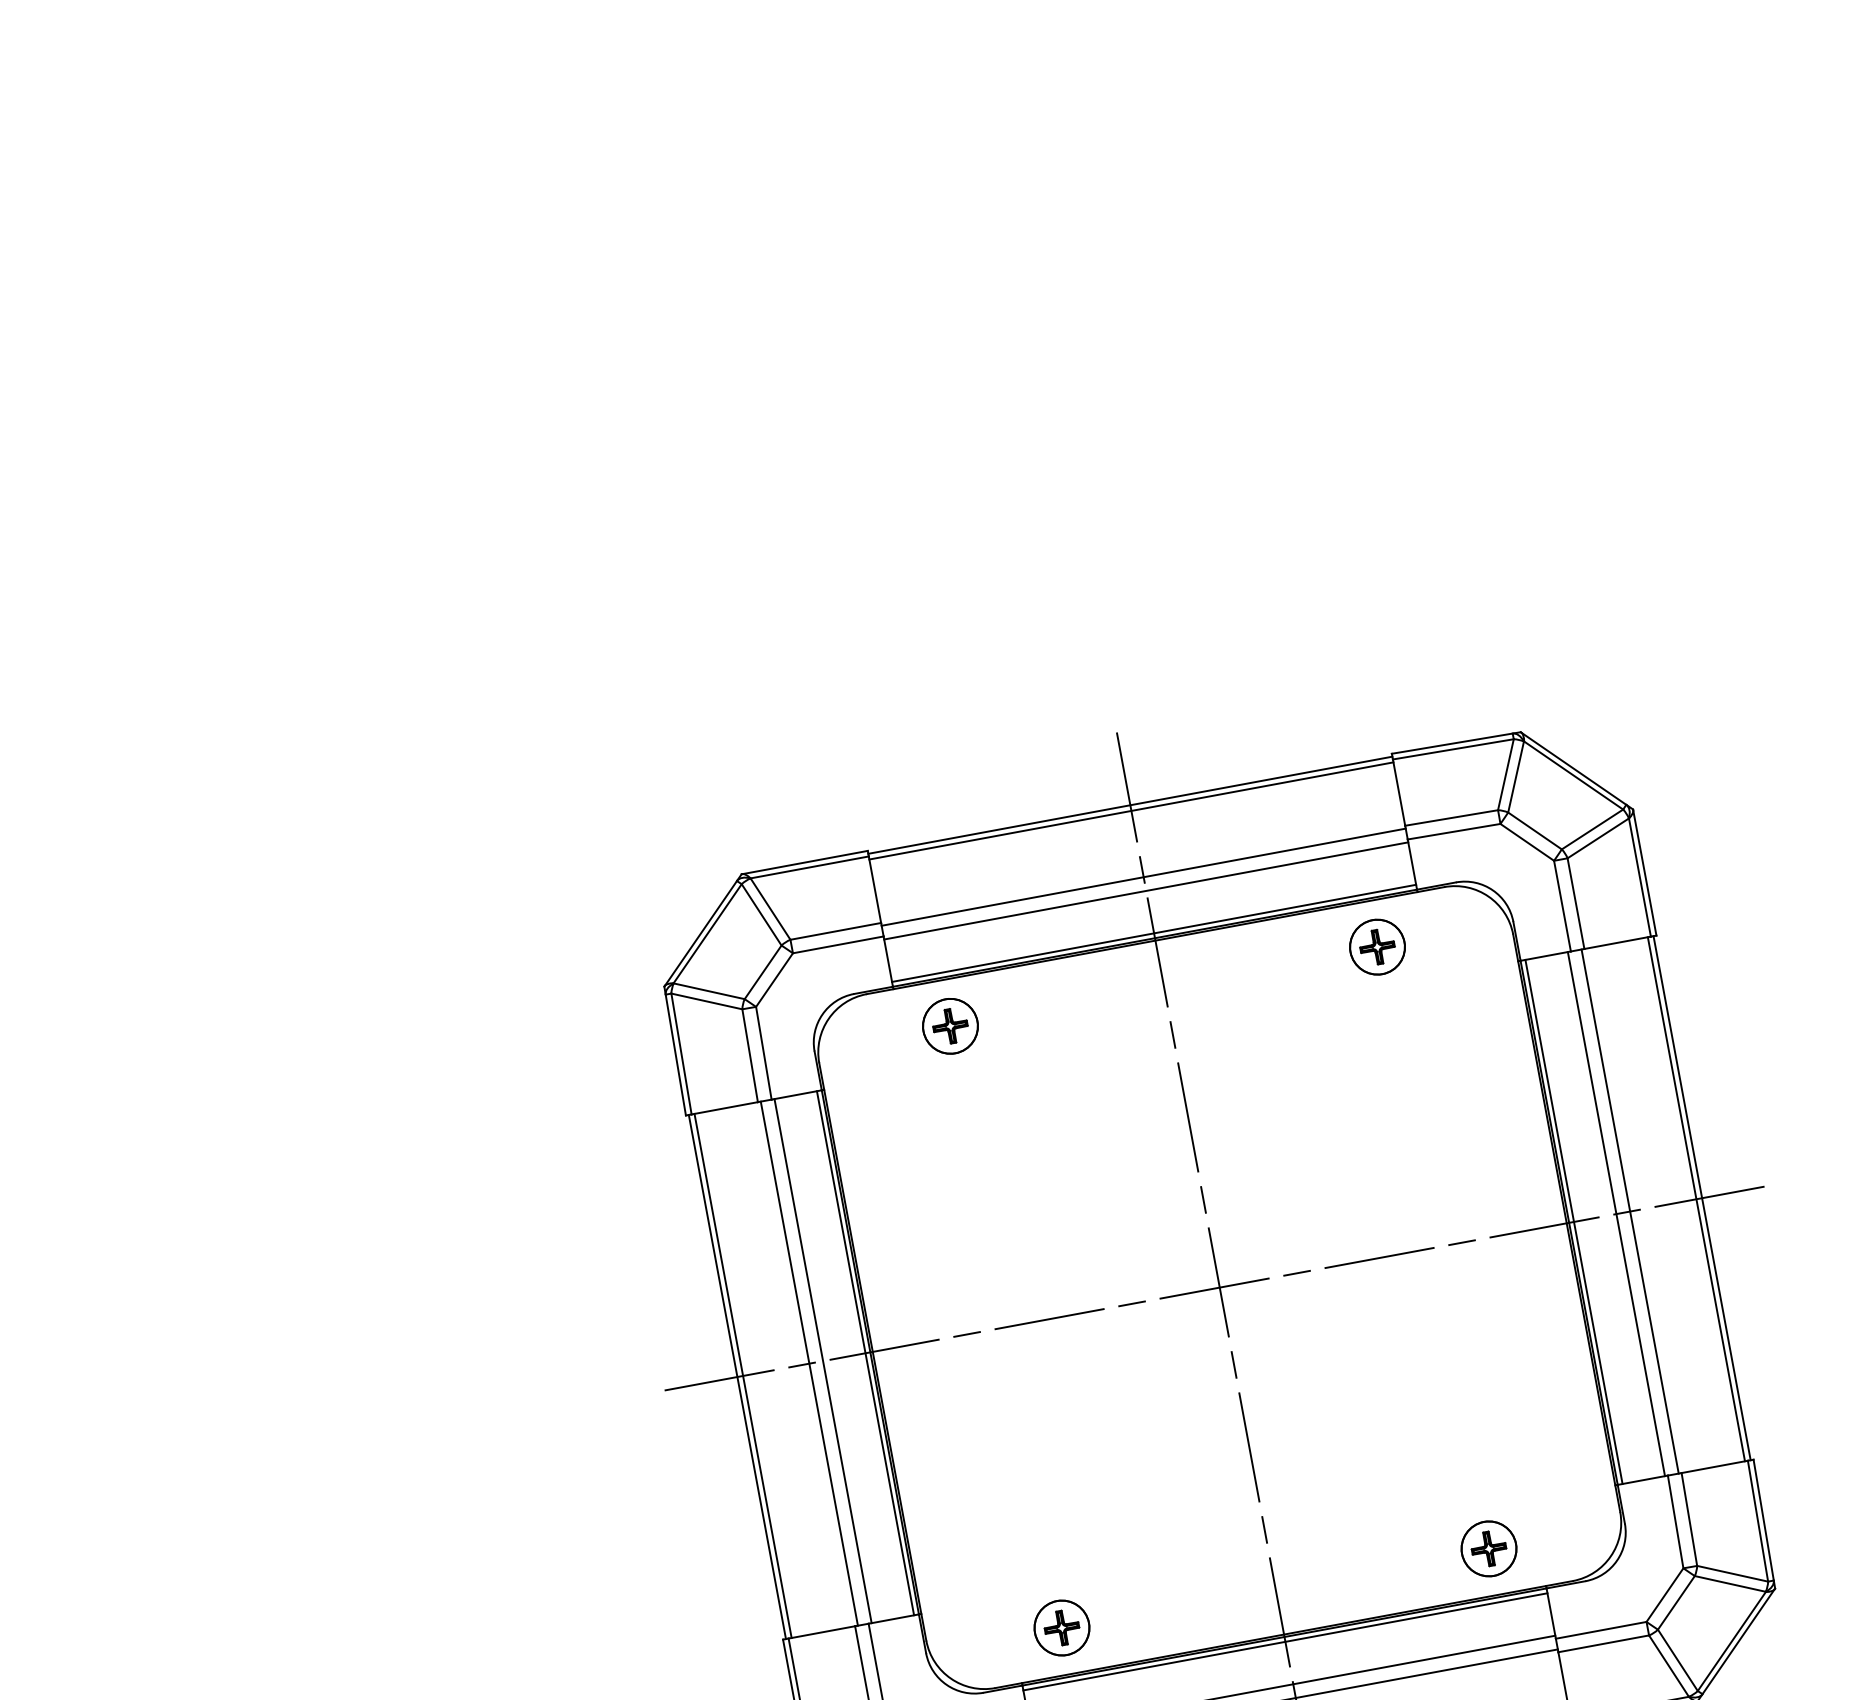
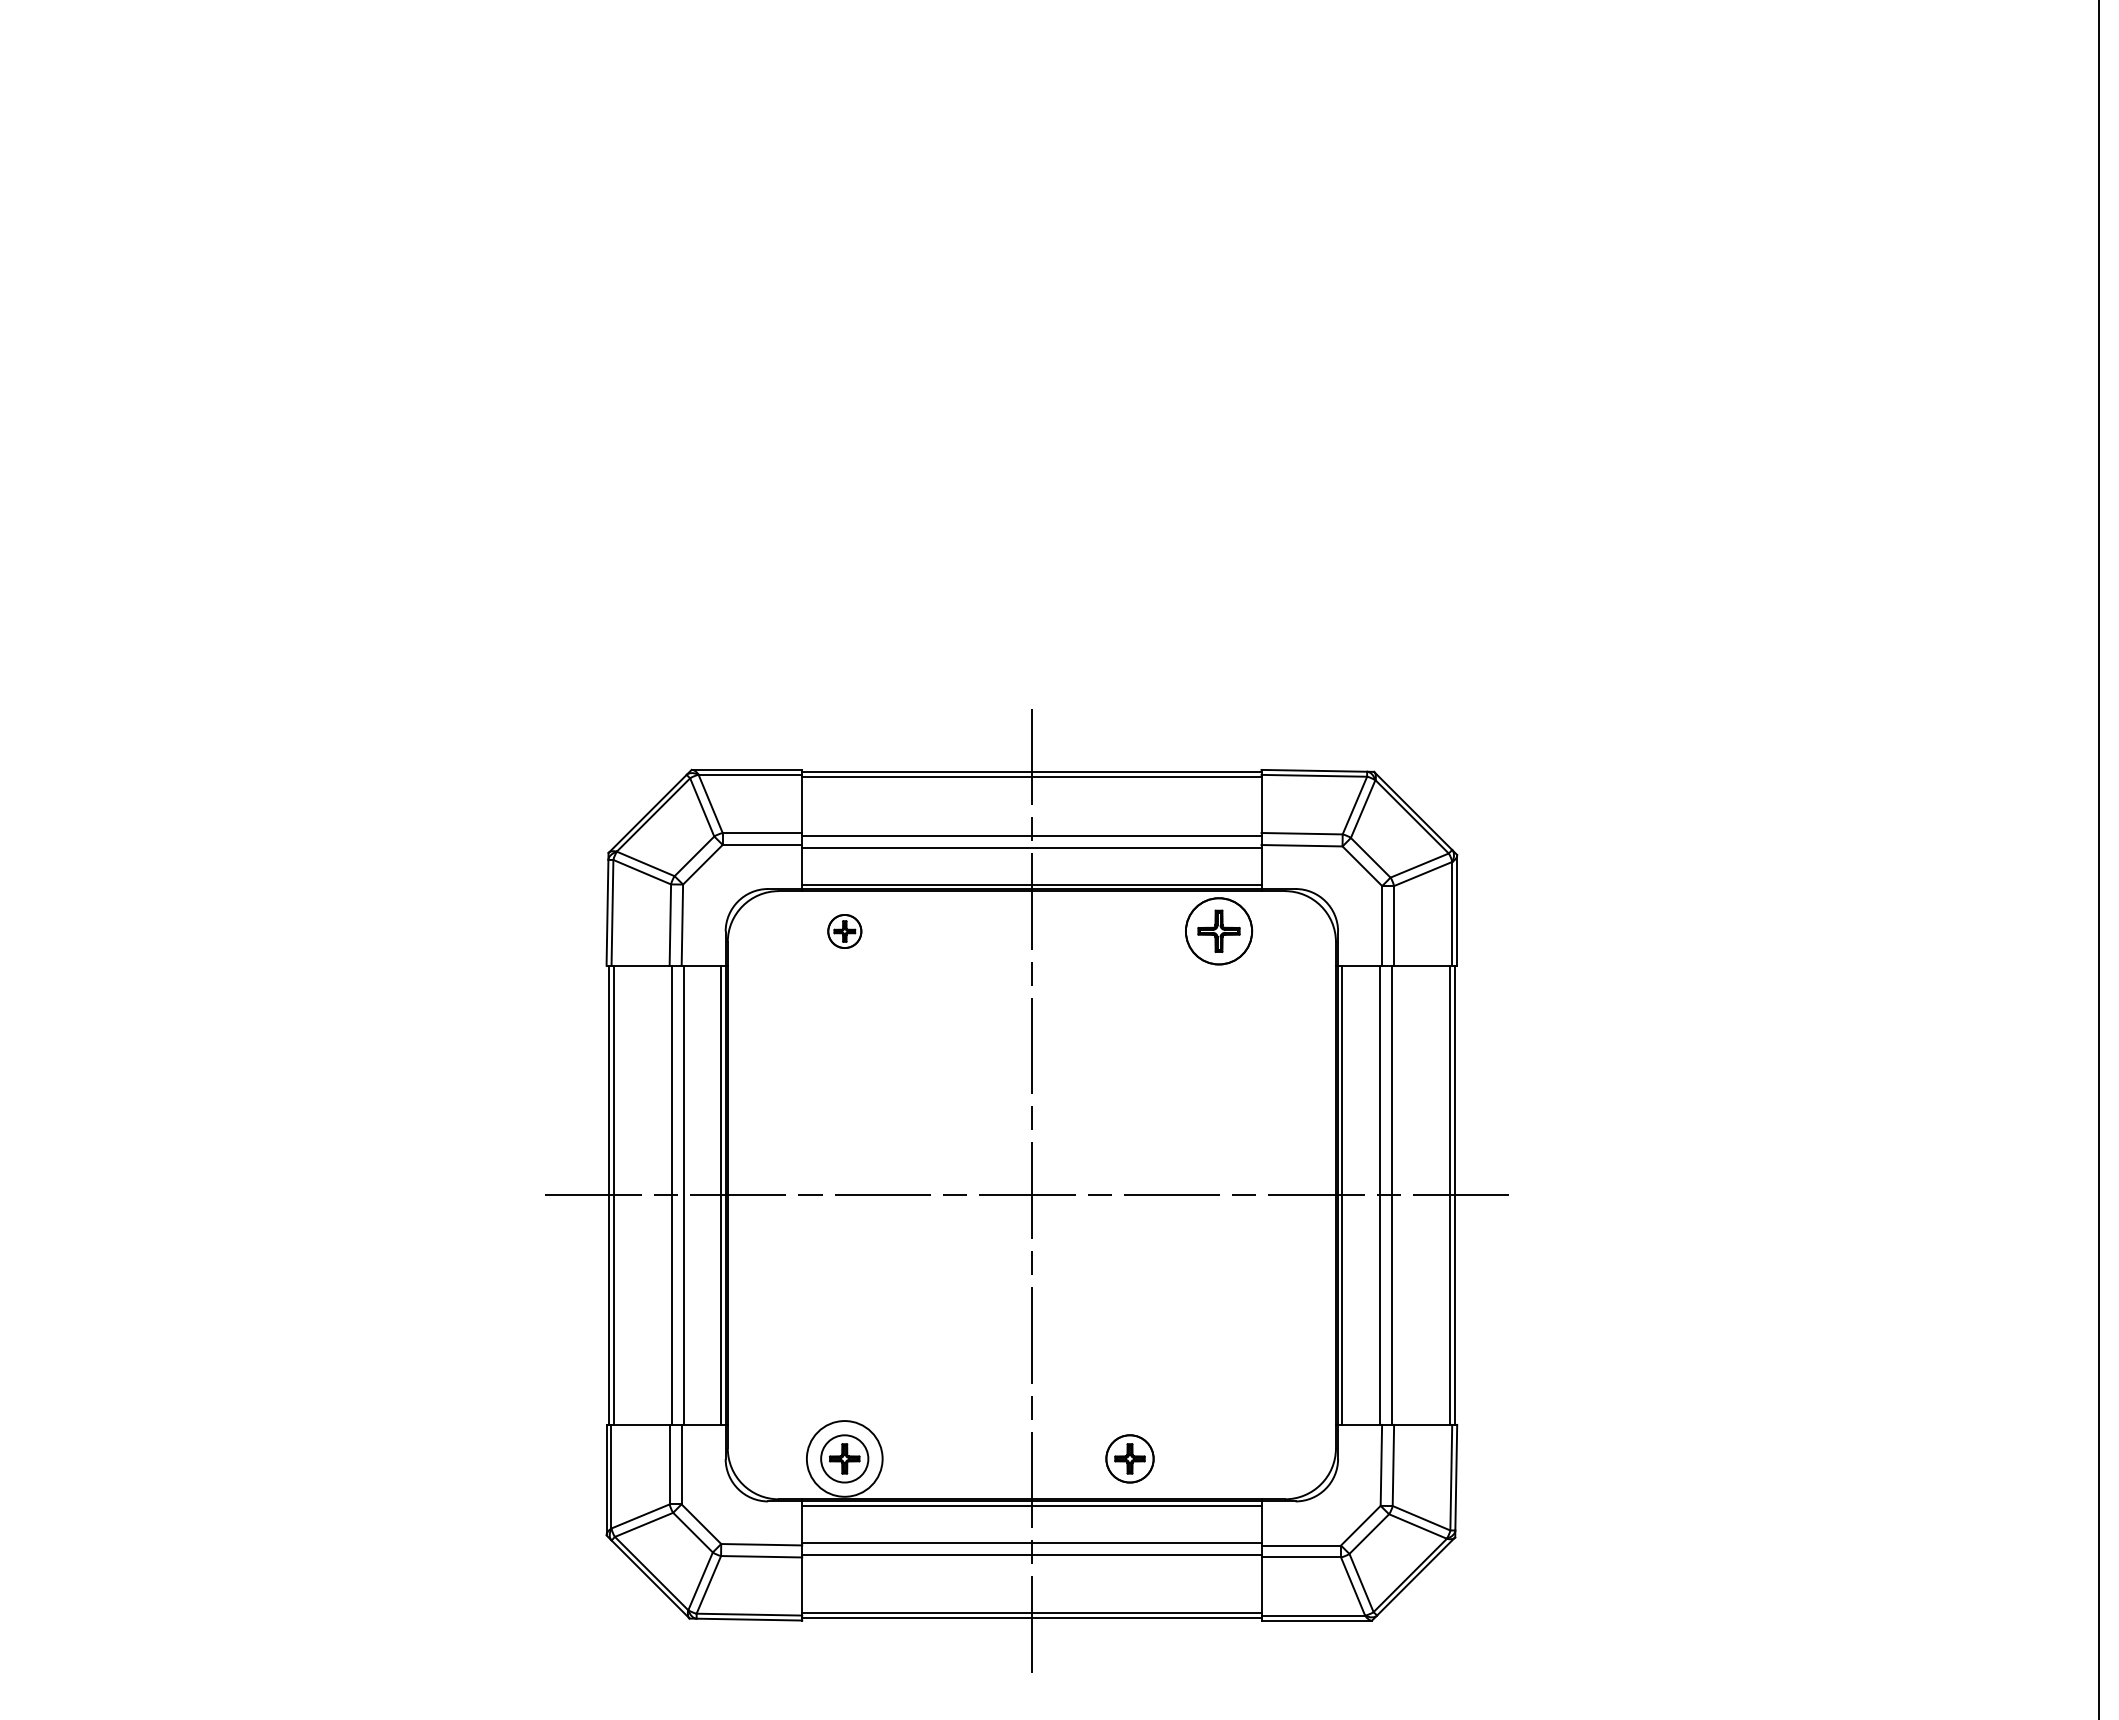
part: (1376, 947) -> (1218, 931), size x1.4
part: (950, 1026) -> (844, 931), size x0.7
part: (1488, 1548) -> (1129, 1458), moved
circle: (1061, 1627) -> (844, 1458), size x1.6

